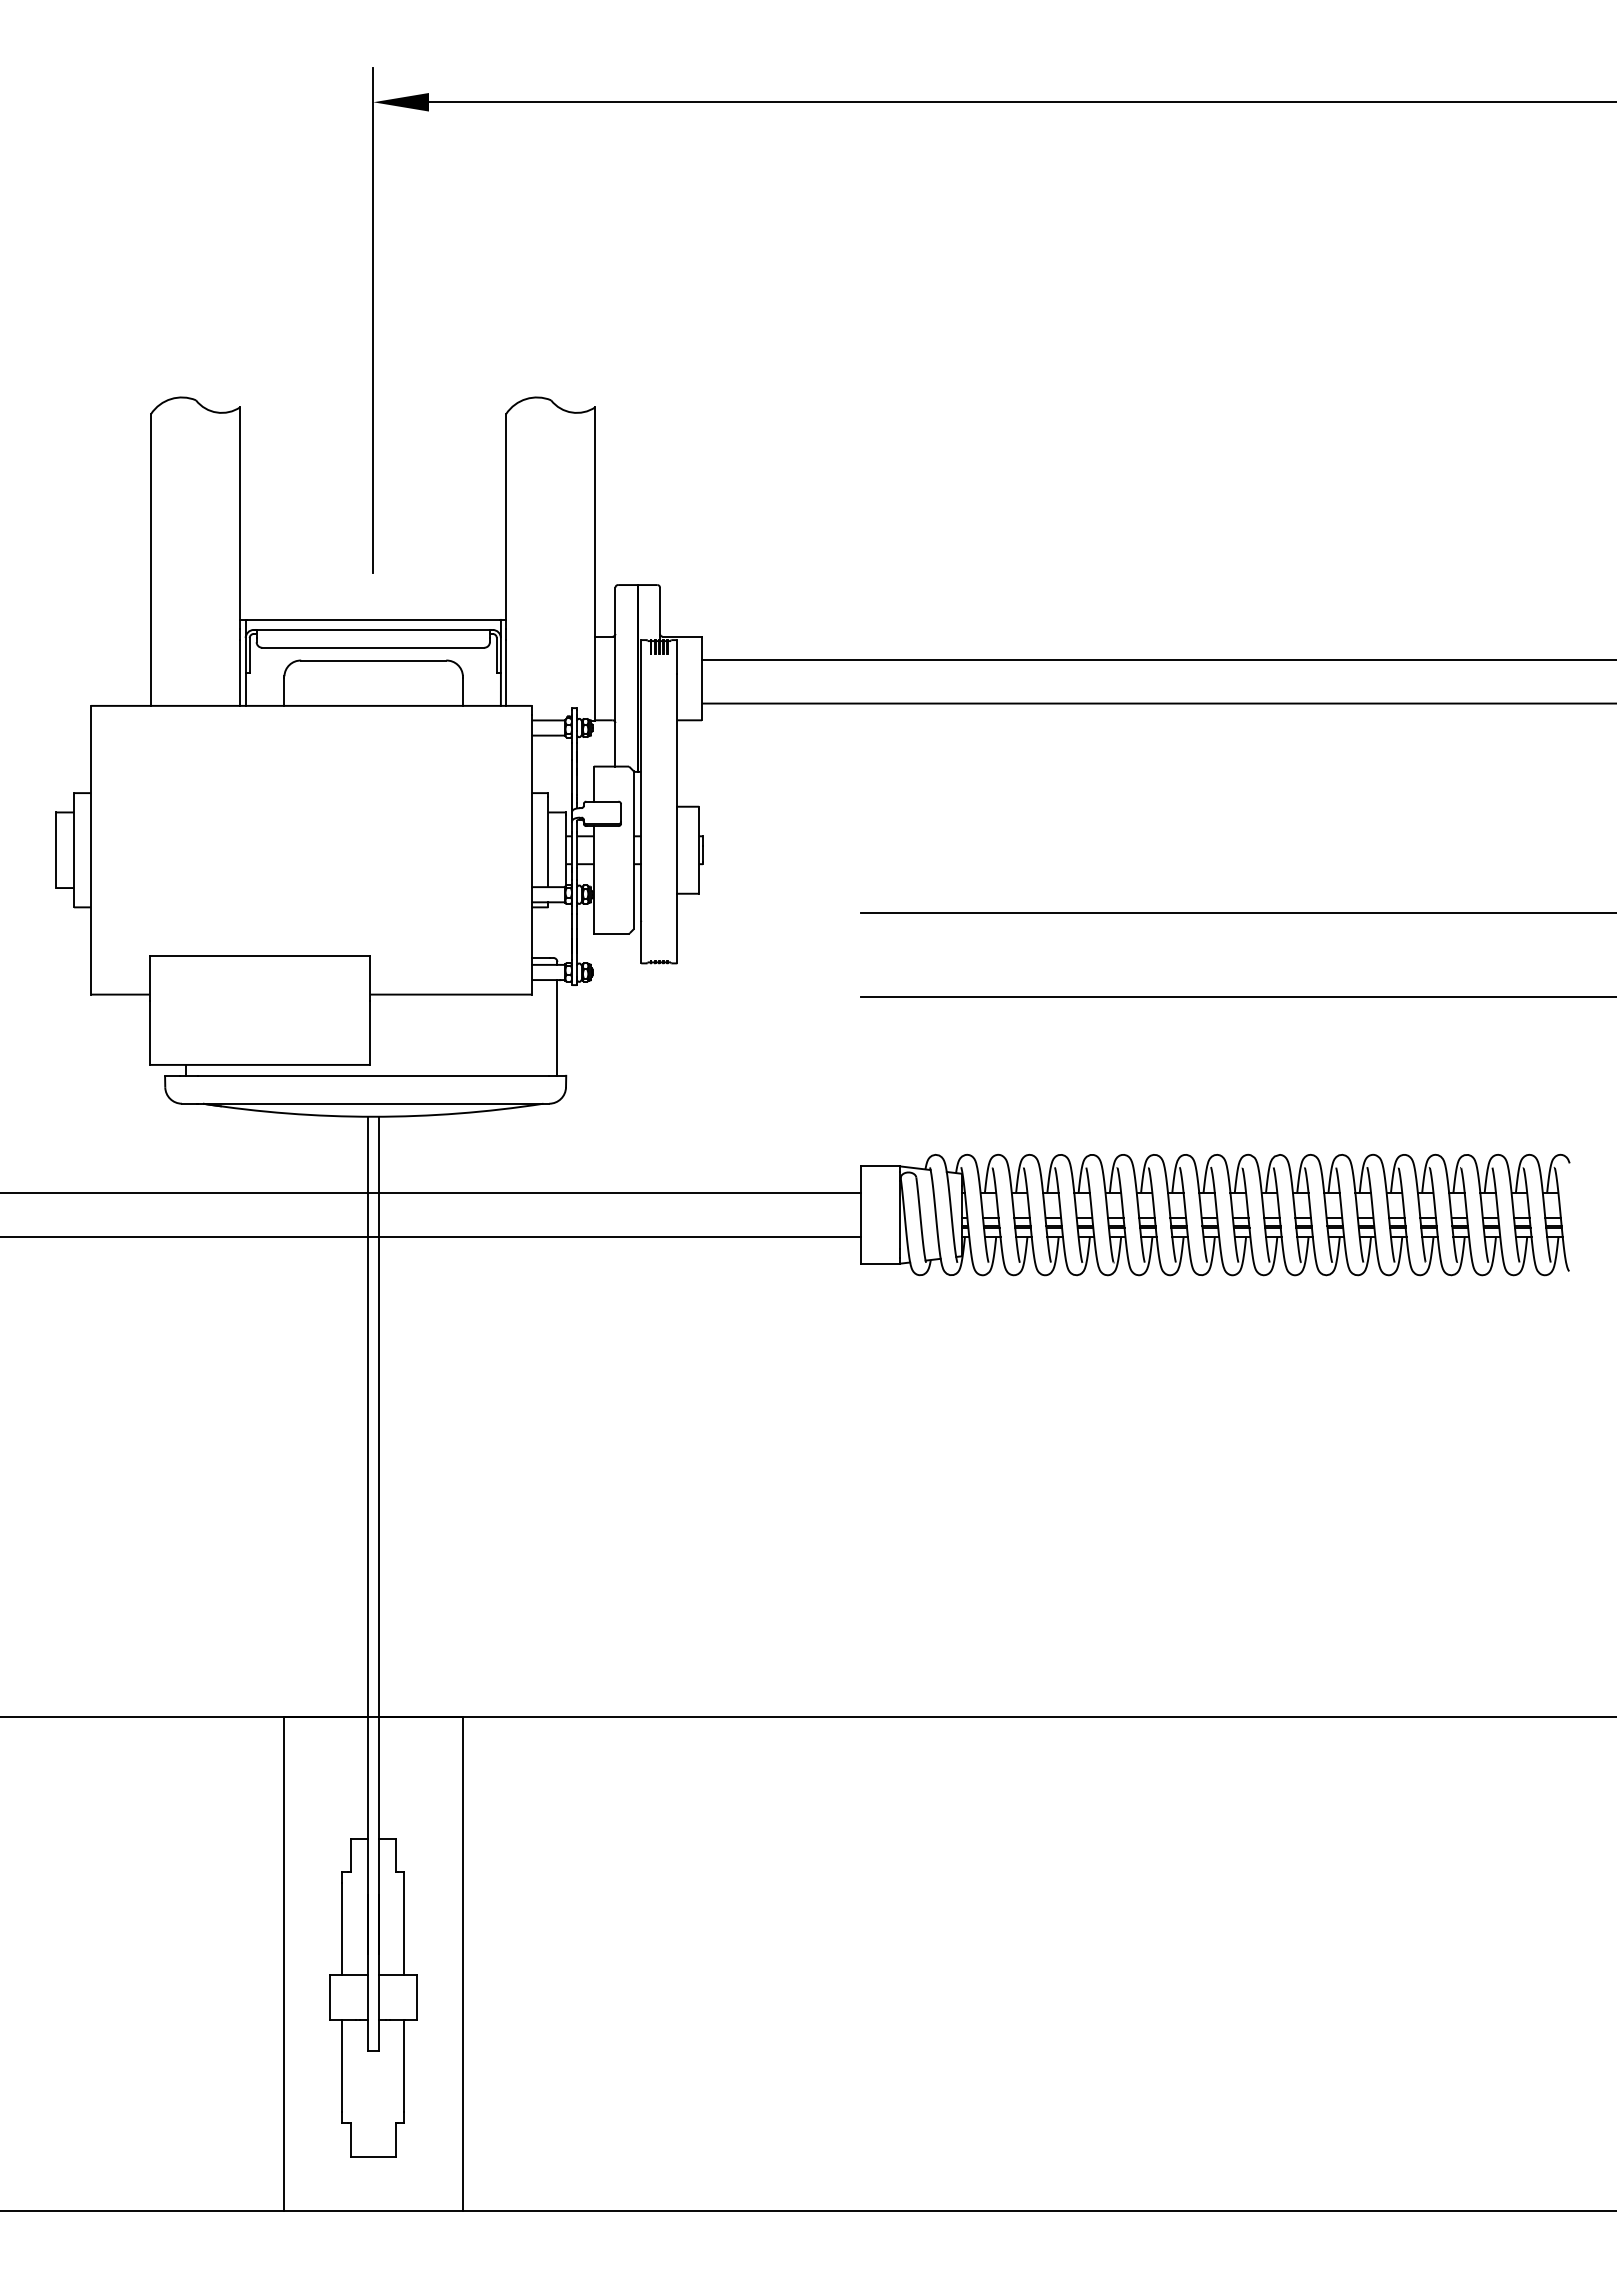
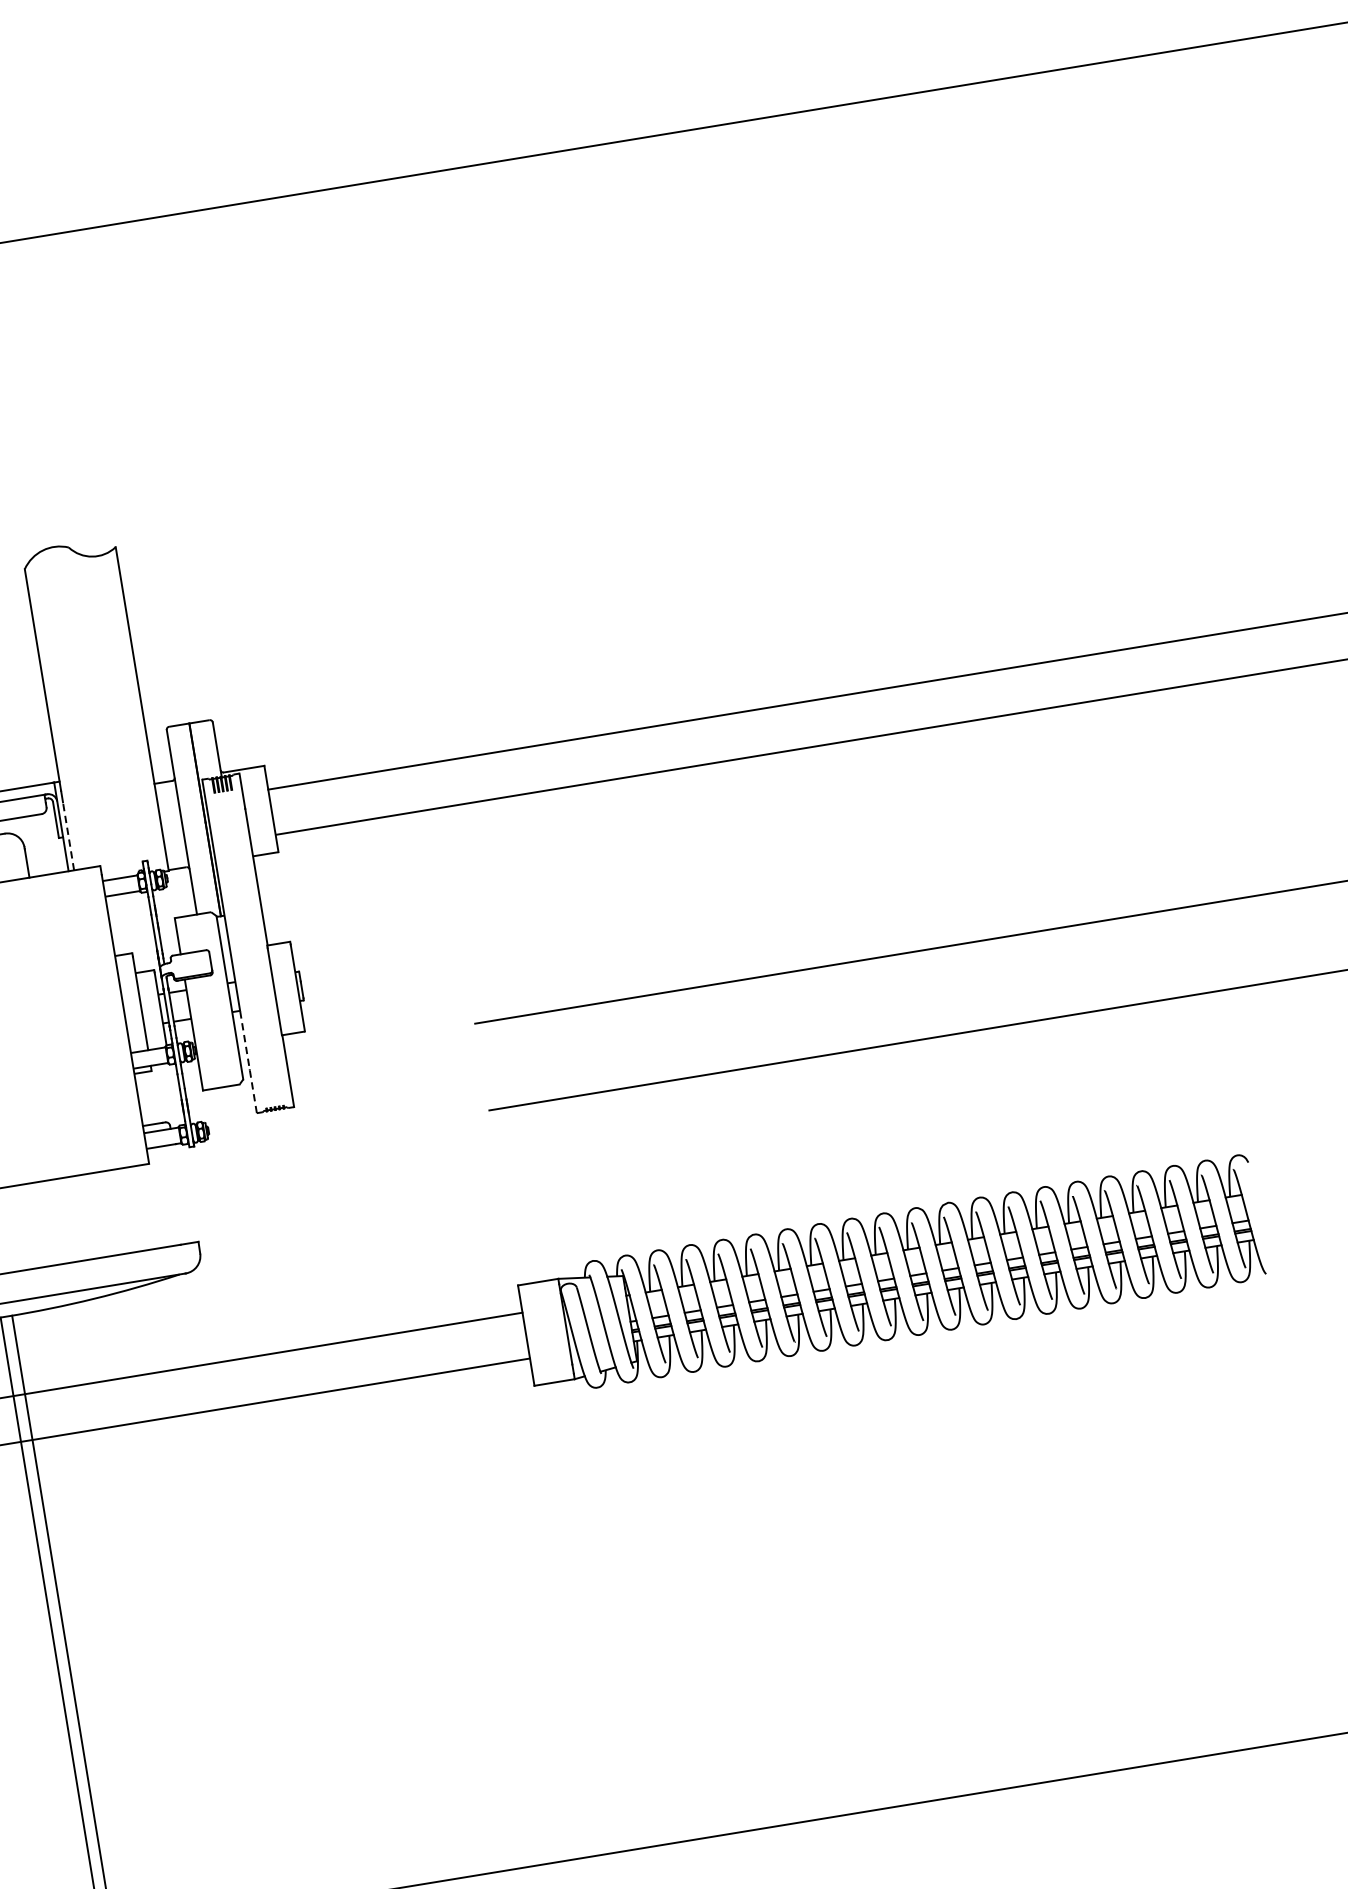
line: (506, 672) -> (68, 835), solid -> dashed
line: (641, 913) -> (248, 1061), solid -> dashed
line: (557, 1027) -> (181, 1193), removed

